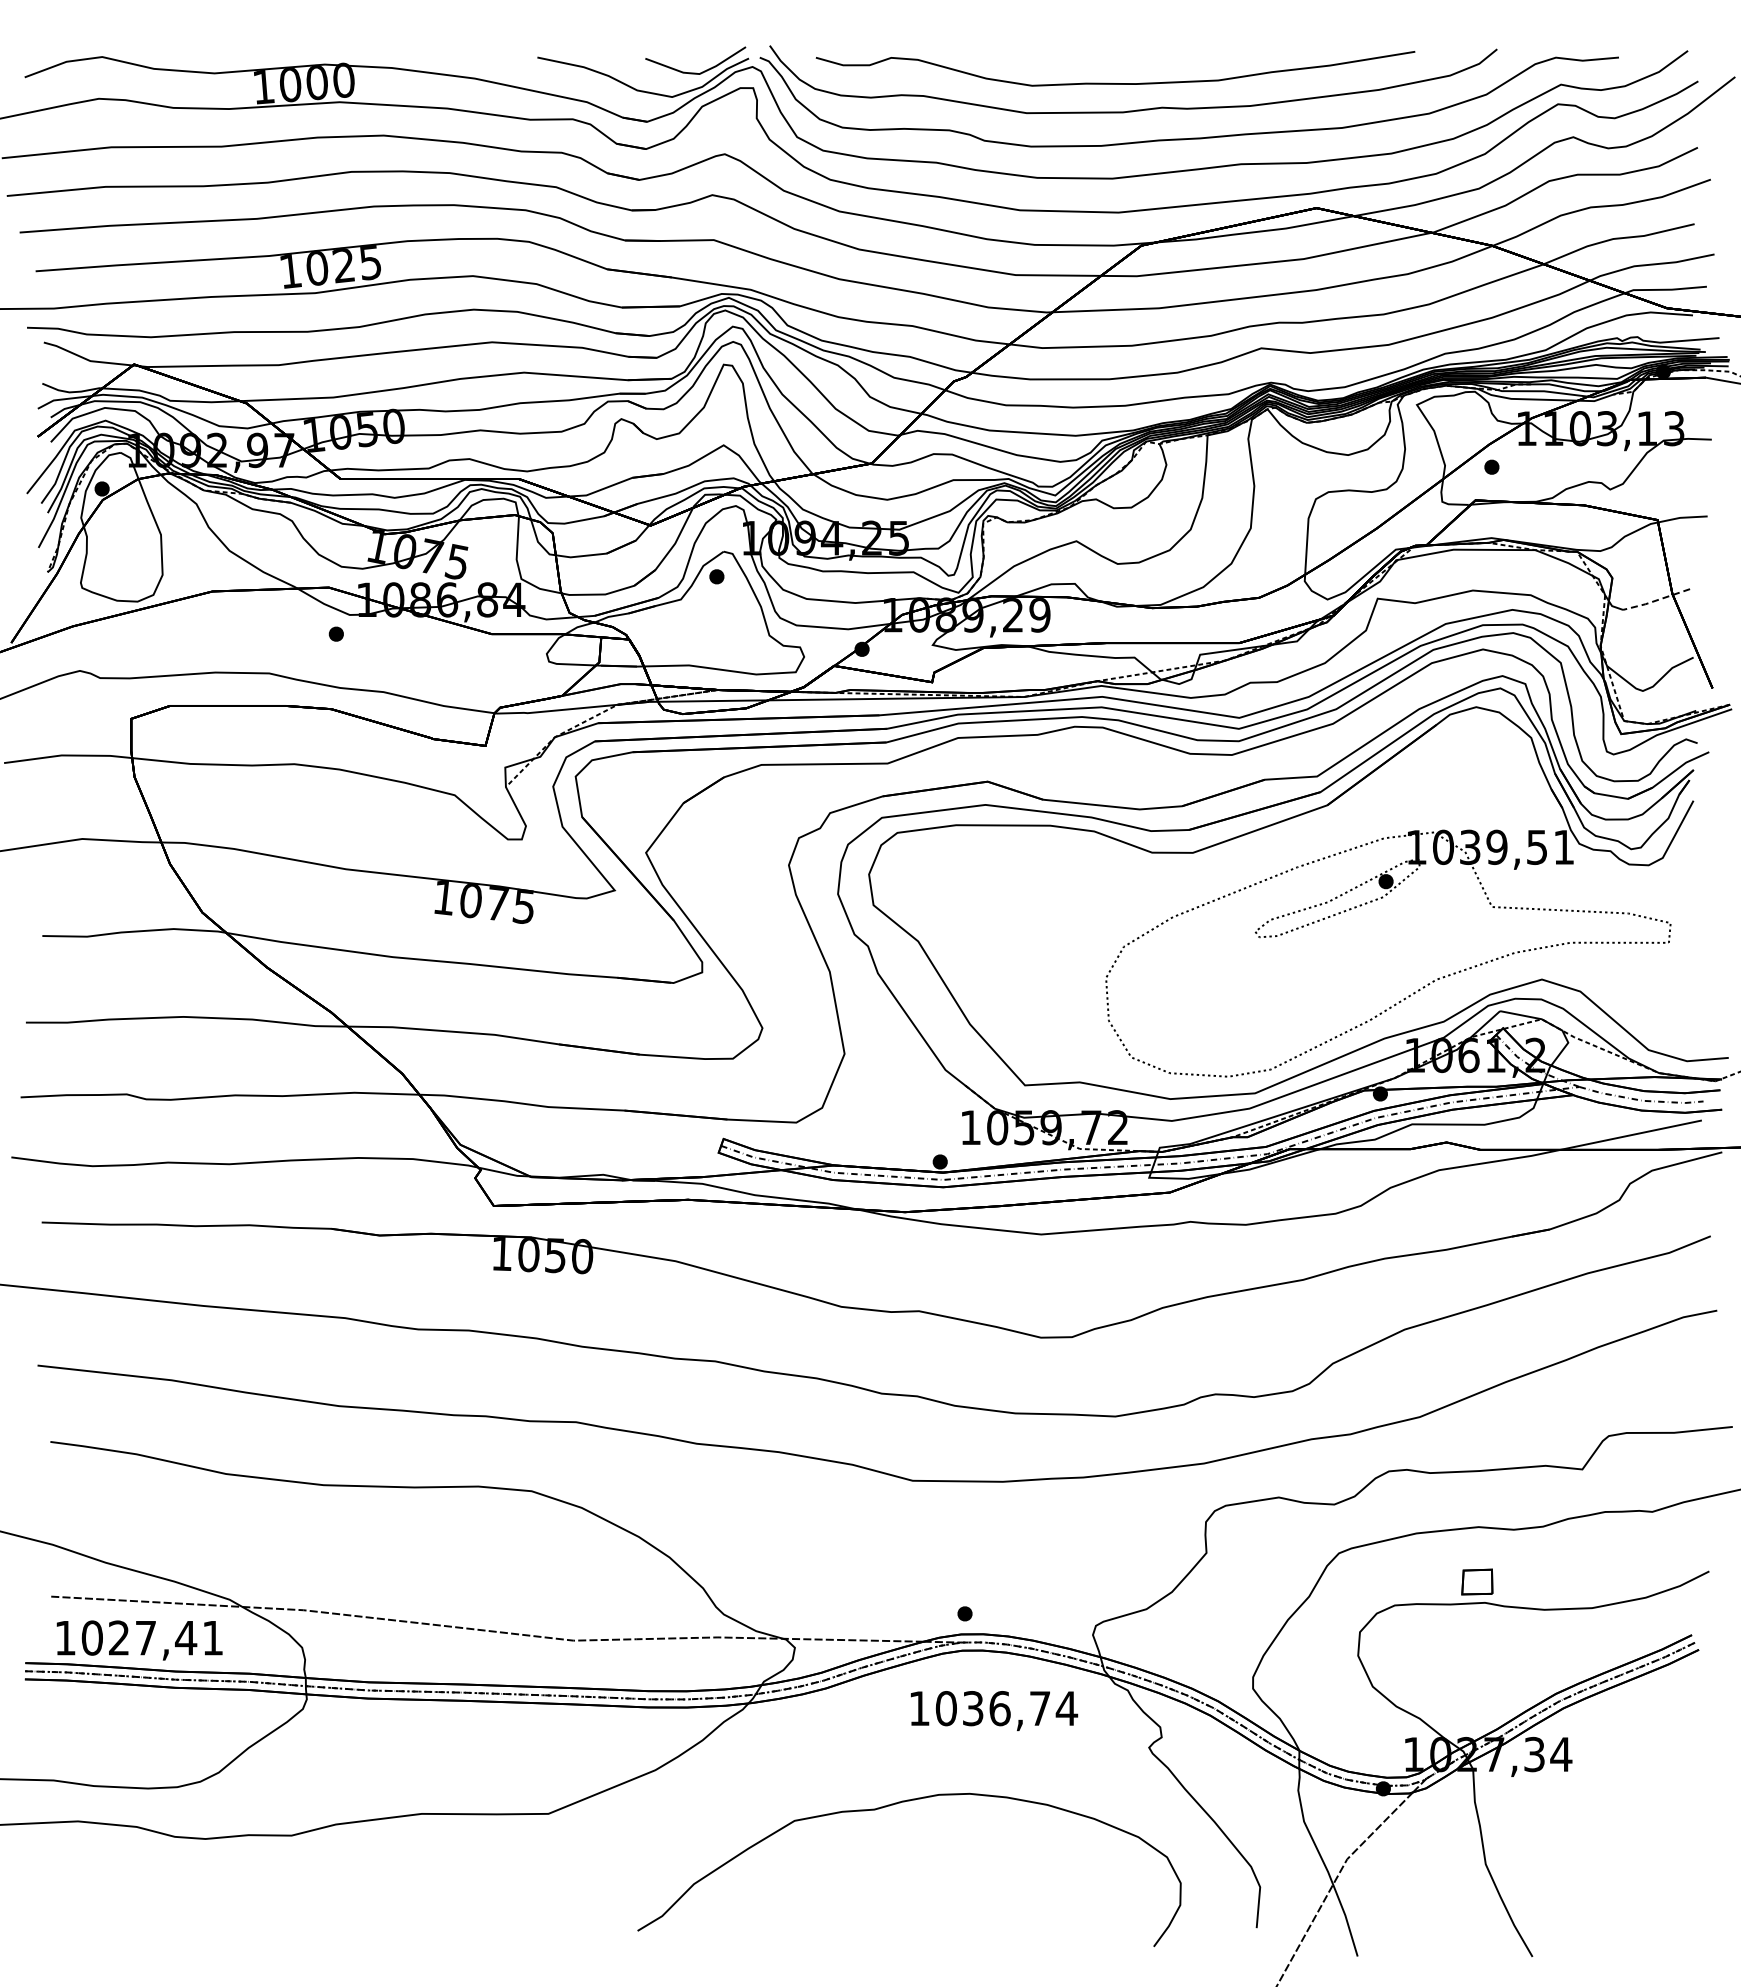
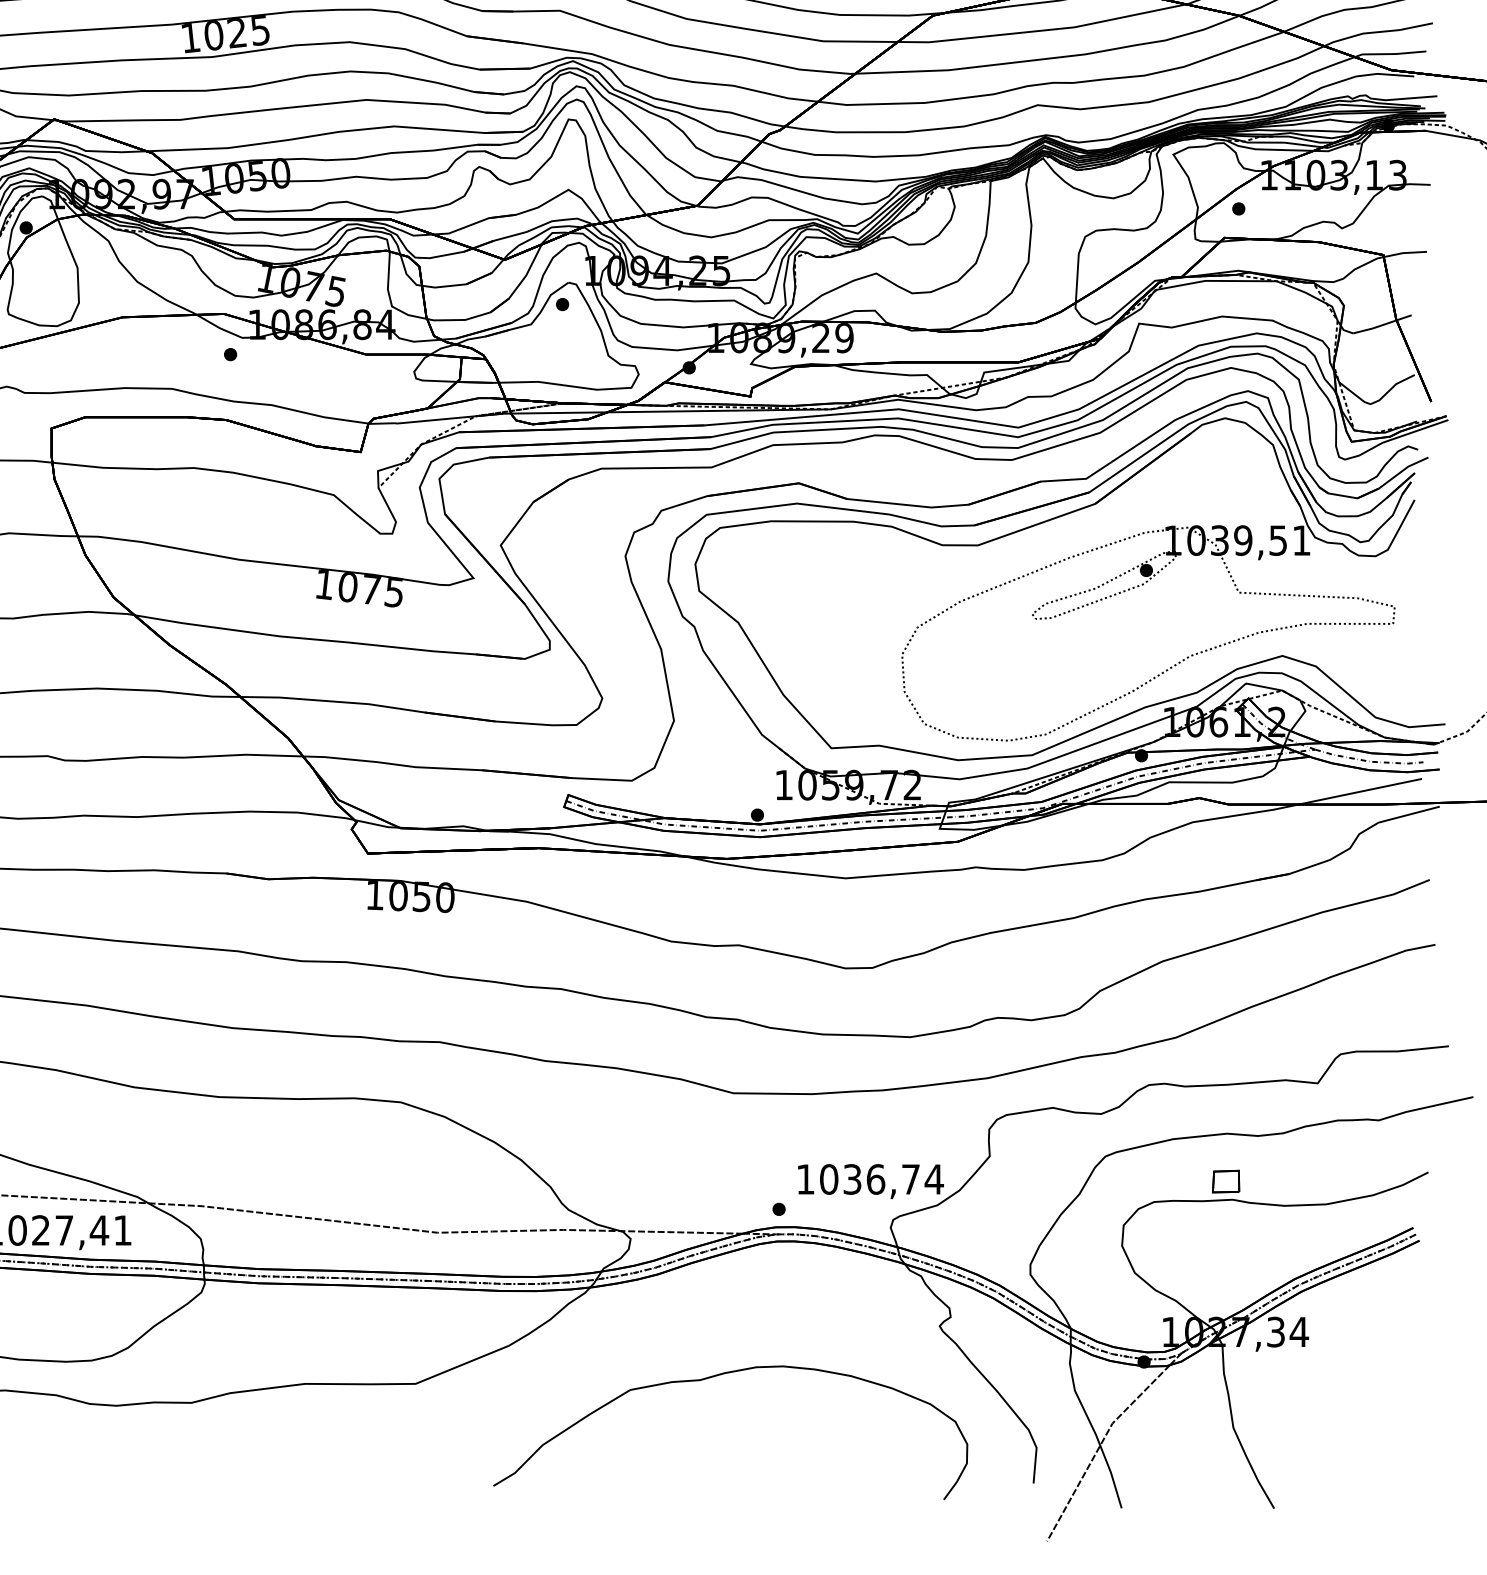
line: (1656, 600) -> (1382, 325), dashed -> solid
text: (994, 1711) -> (871, 1182), moved

